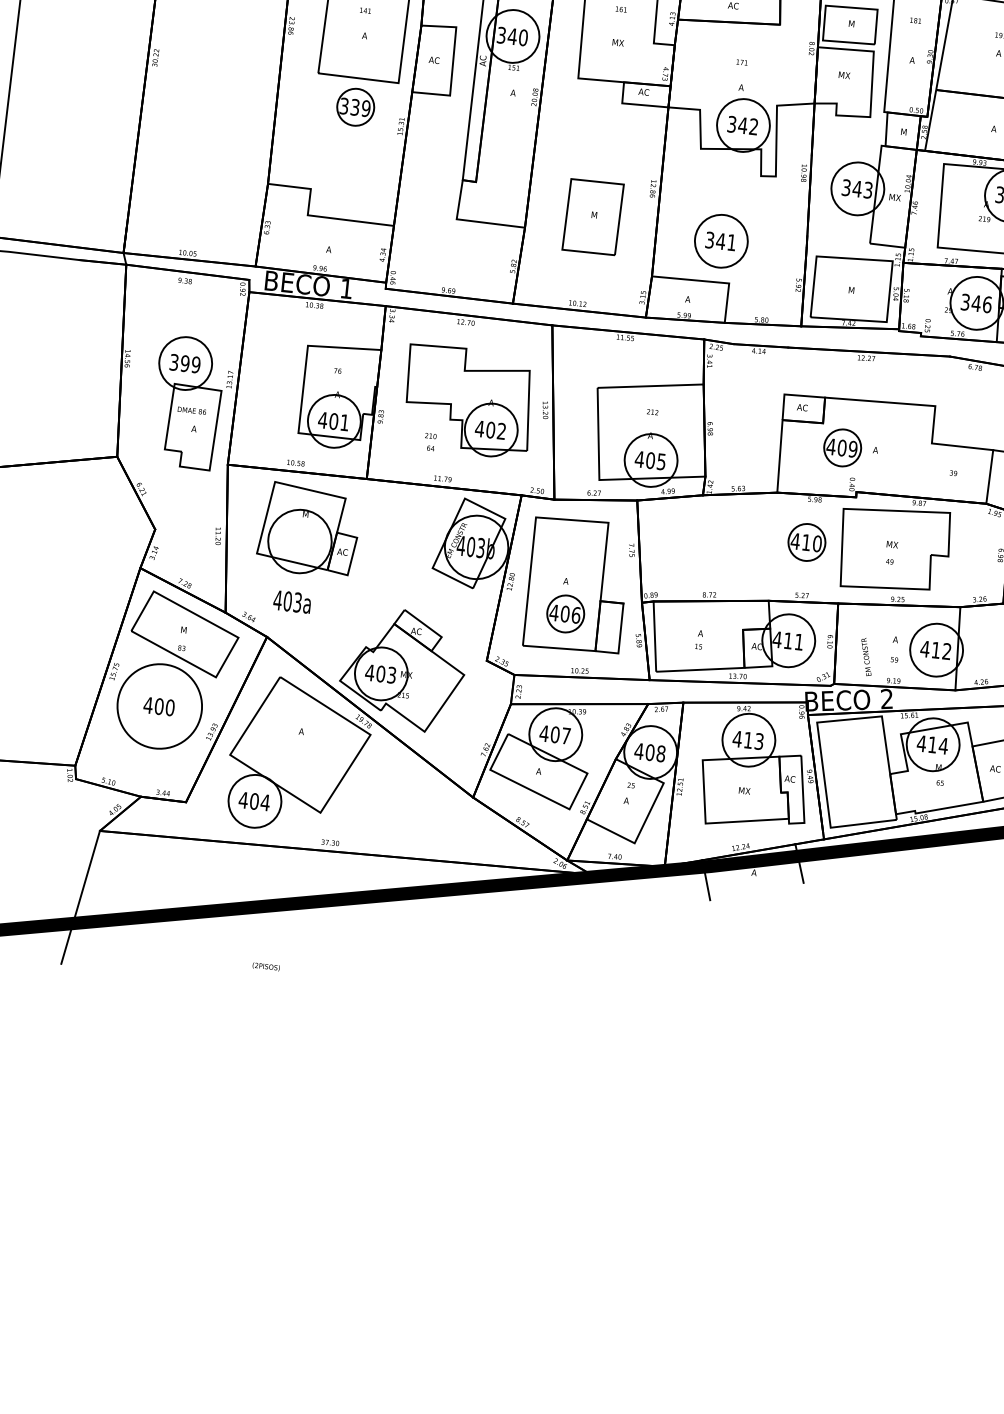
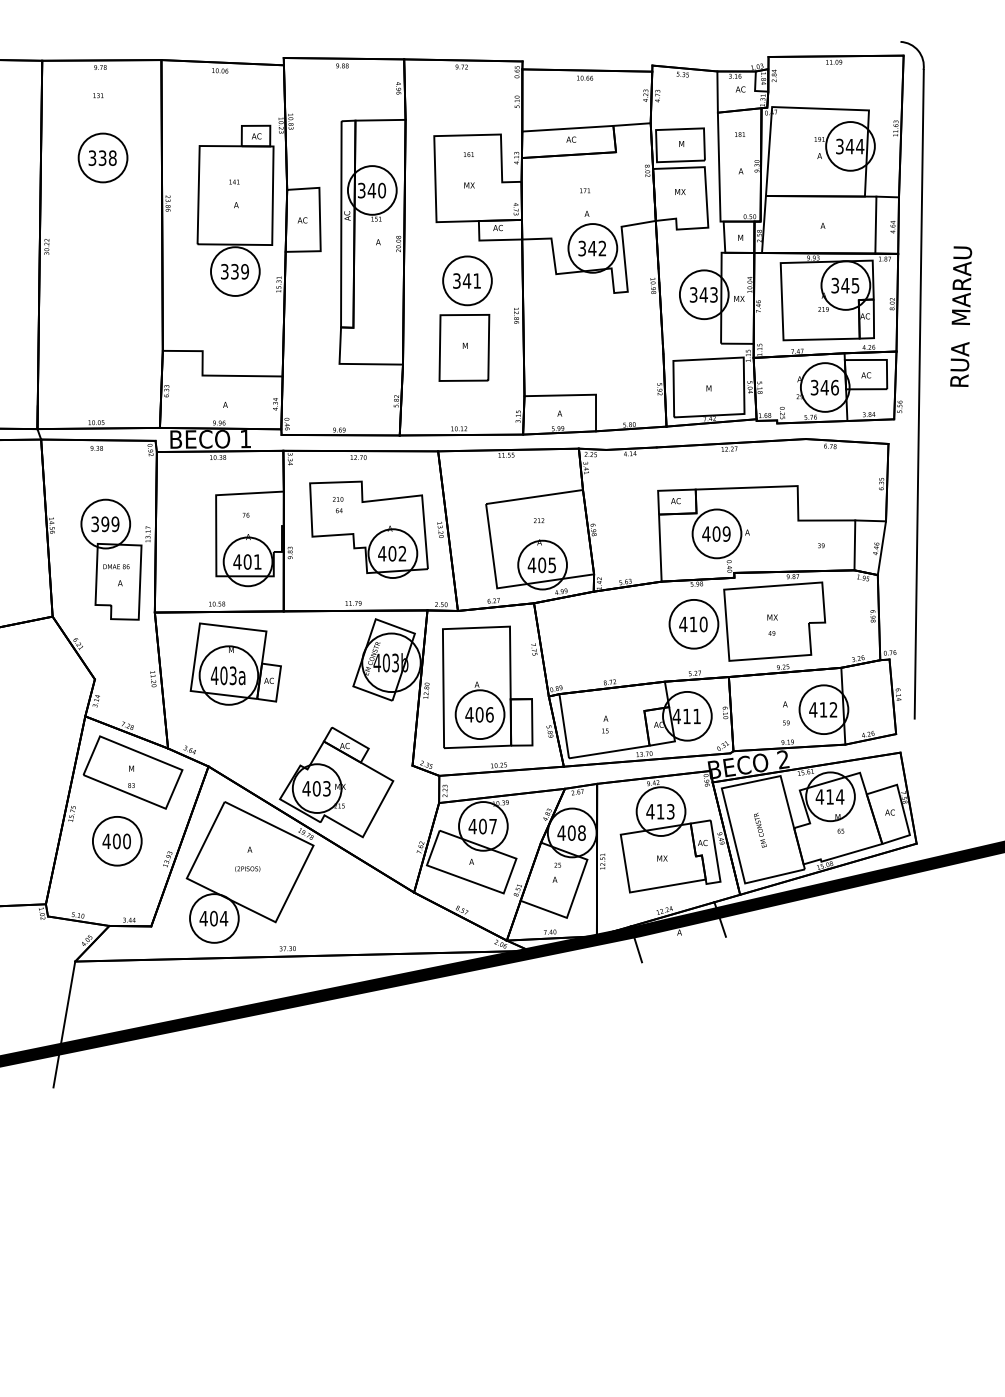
circle: (355, 107) -> (235, 271), size x1.43
part: (721, 240) -> (467, 280), moved
text: (430, 442) -> (338, 505), moved
circle: (842, 447) -> (716, 533), size x1.43
circle: (806, 541) -> (693, 623), size x1.43
text: (291, 601) -> (227, 675), moved
circle: (565, 613) -> (479, 714), size x1.43
text: (866, 656) -> (760, 829), moved
circle: (158, 705) -> (116, 840), size x0.62
text: (266, 966) -> (247, 868), moved

